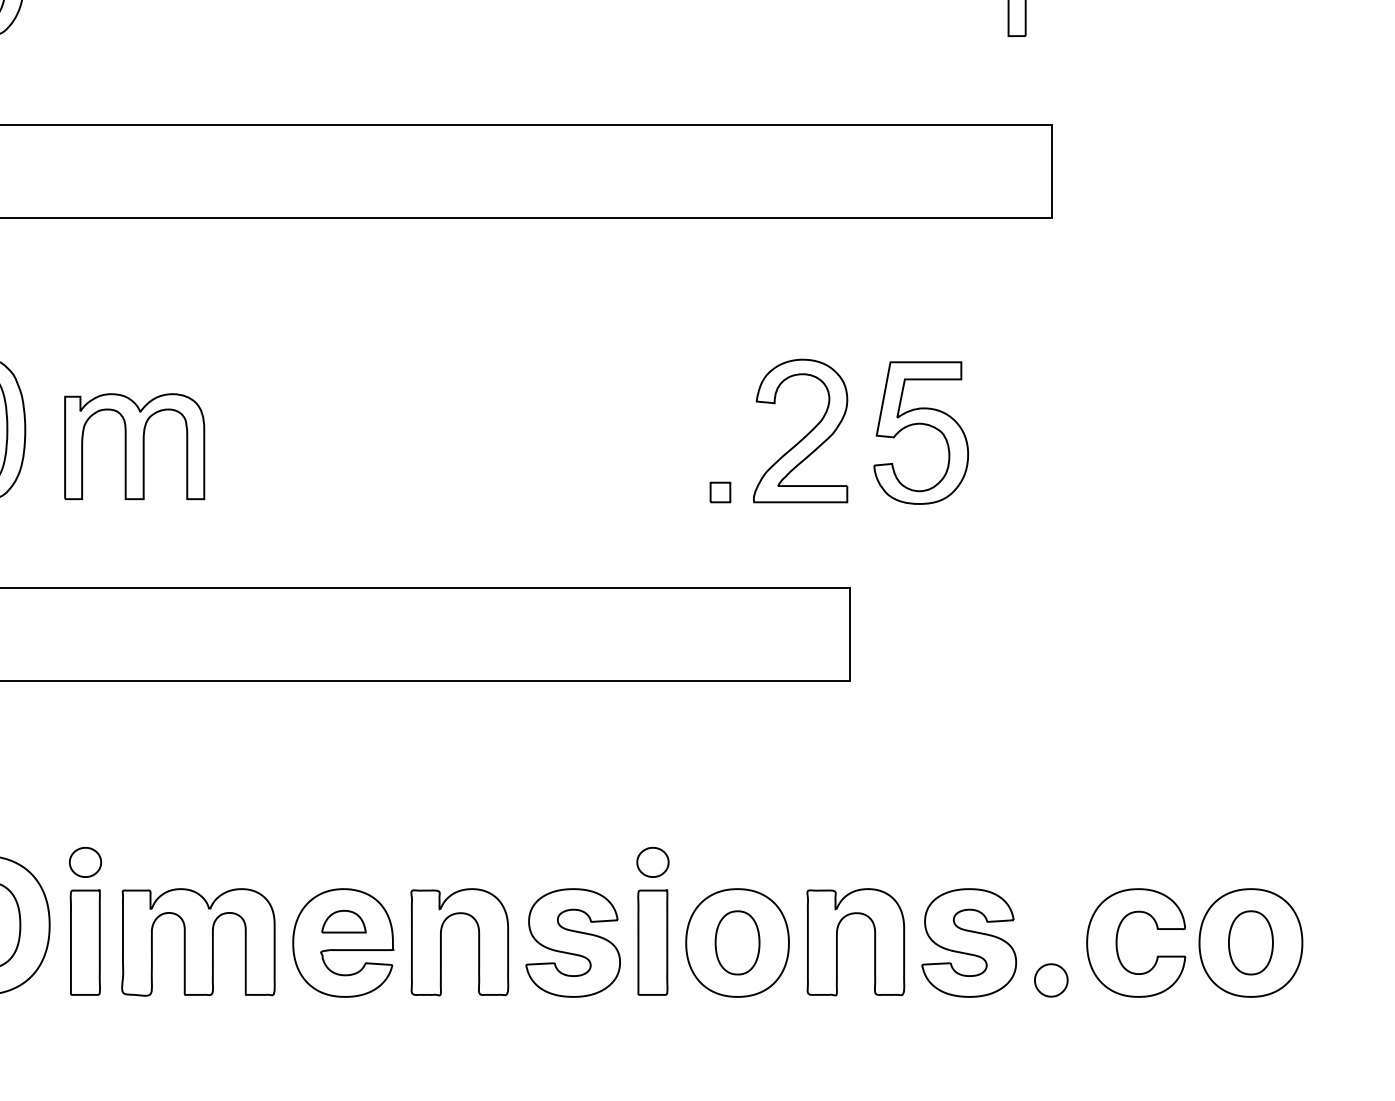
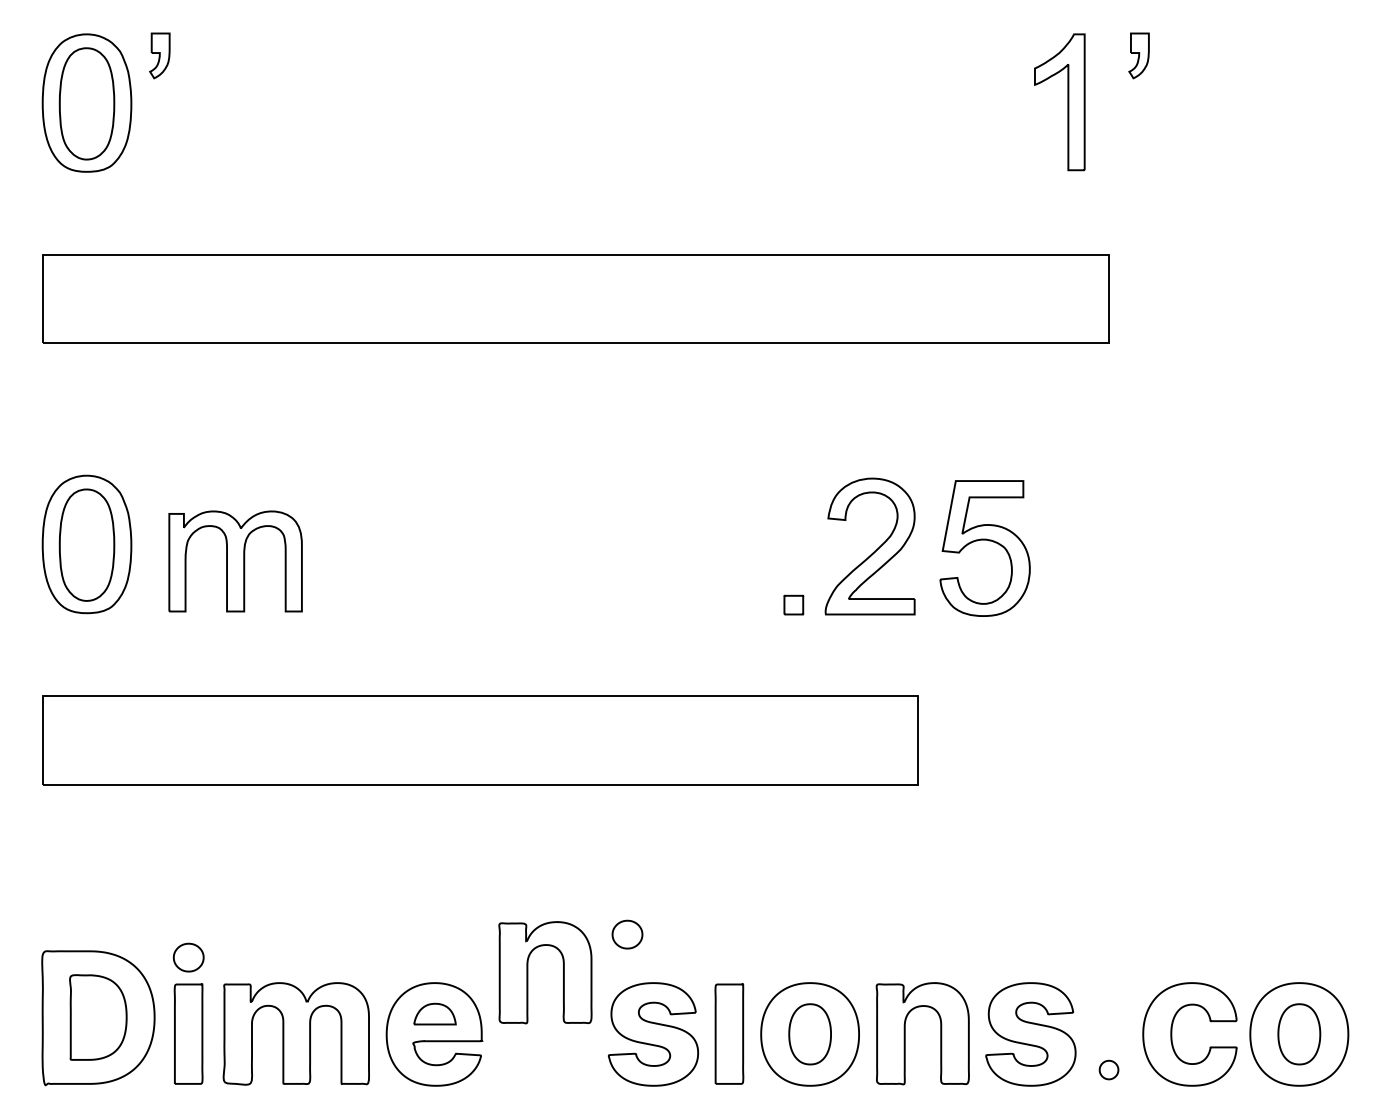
part: (652, 862) -> (627, 934), moved
part: (442, 942) -> (528, 972), moved
part: (1050, 979) -> (1108, 1069), size x0.6

